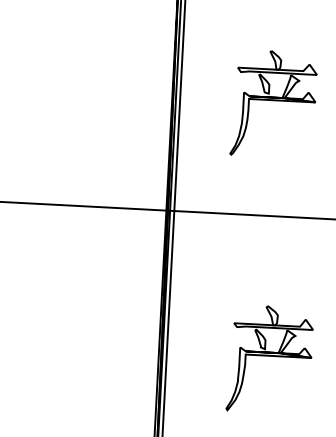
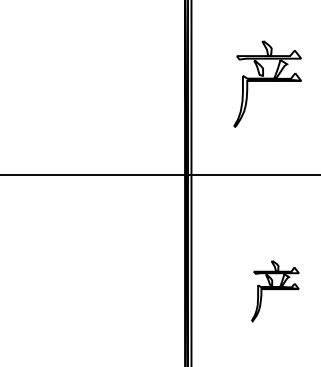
part: (270, 360) -> (275, 291), size x0.7

